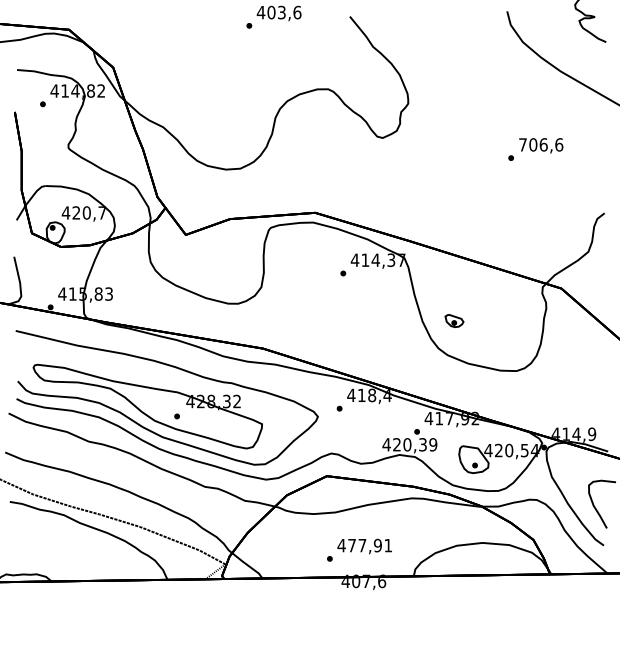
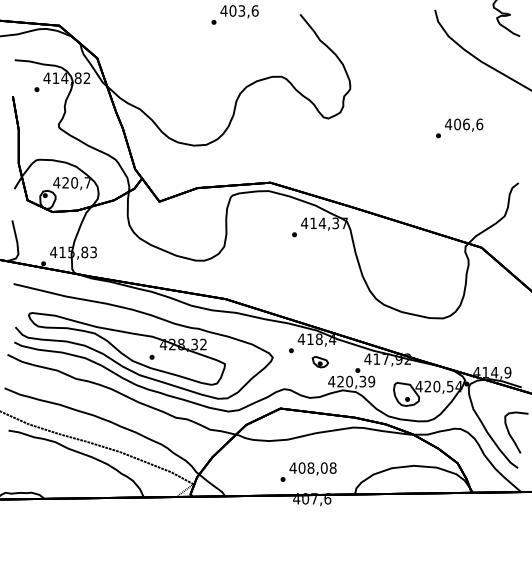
text: (522, 144) -> (448, 124), 706,6 -> 406,6
part: (454, 320) -> (320, 361), moved
text: (370, 545) -> (317, 468), 477,91 -> 408,08

